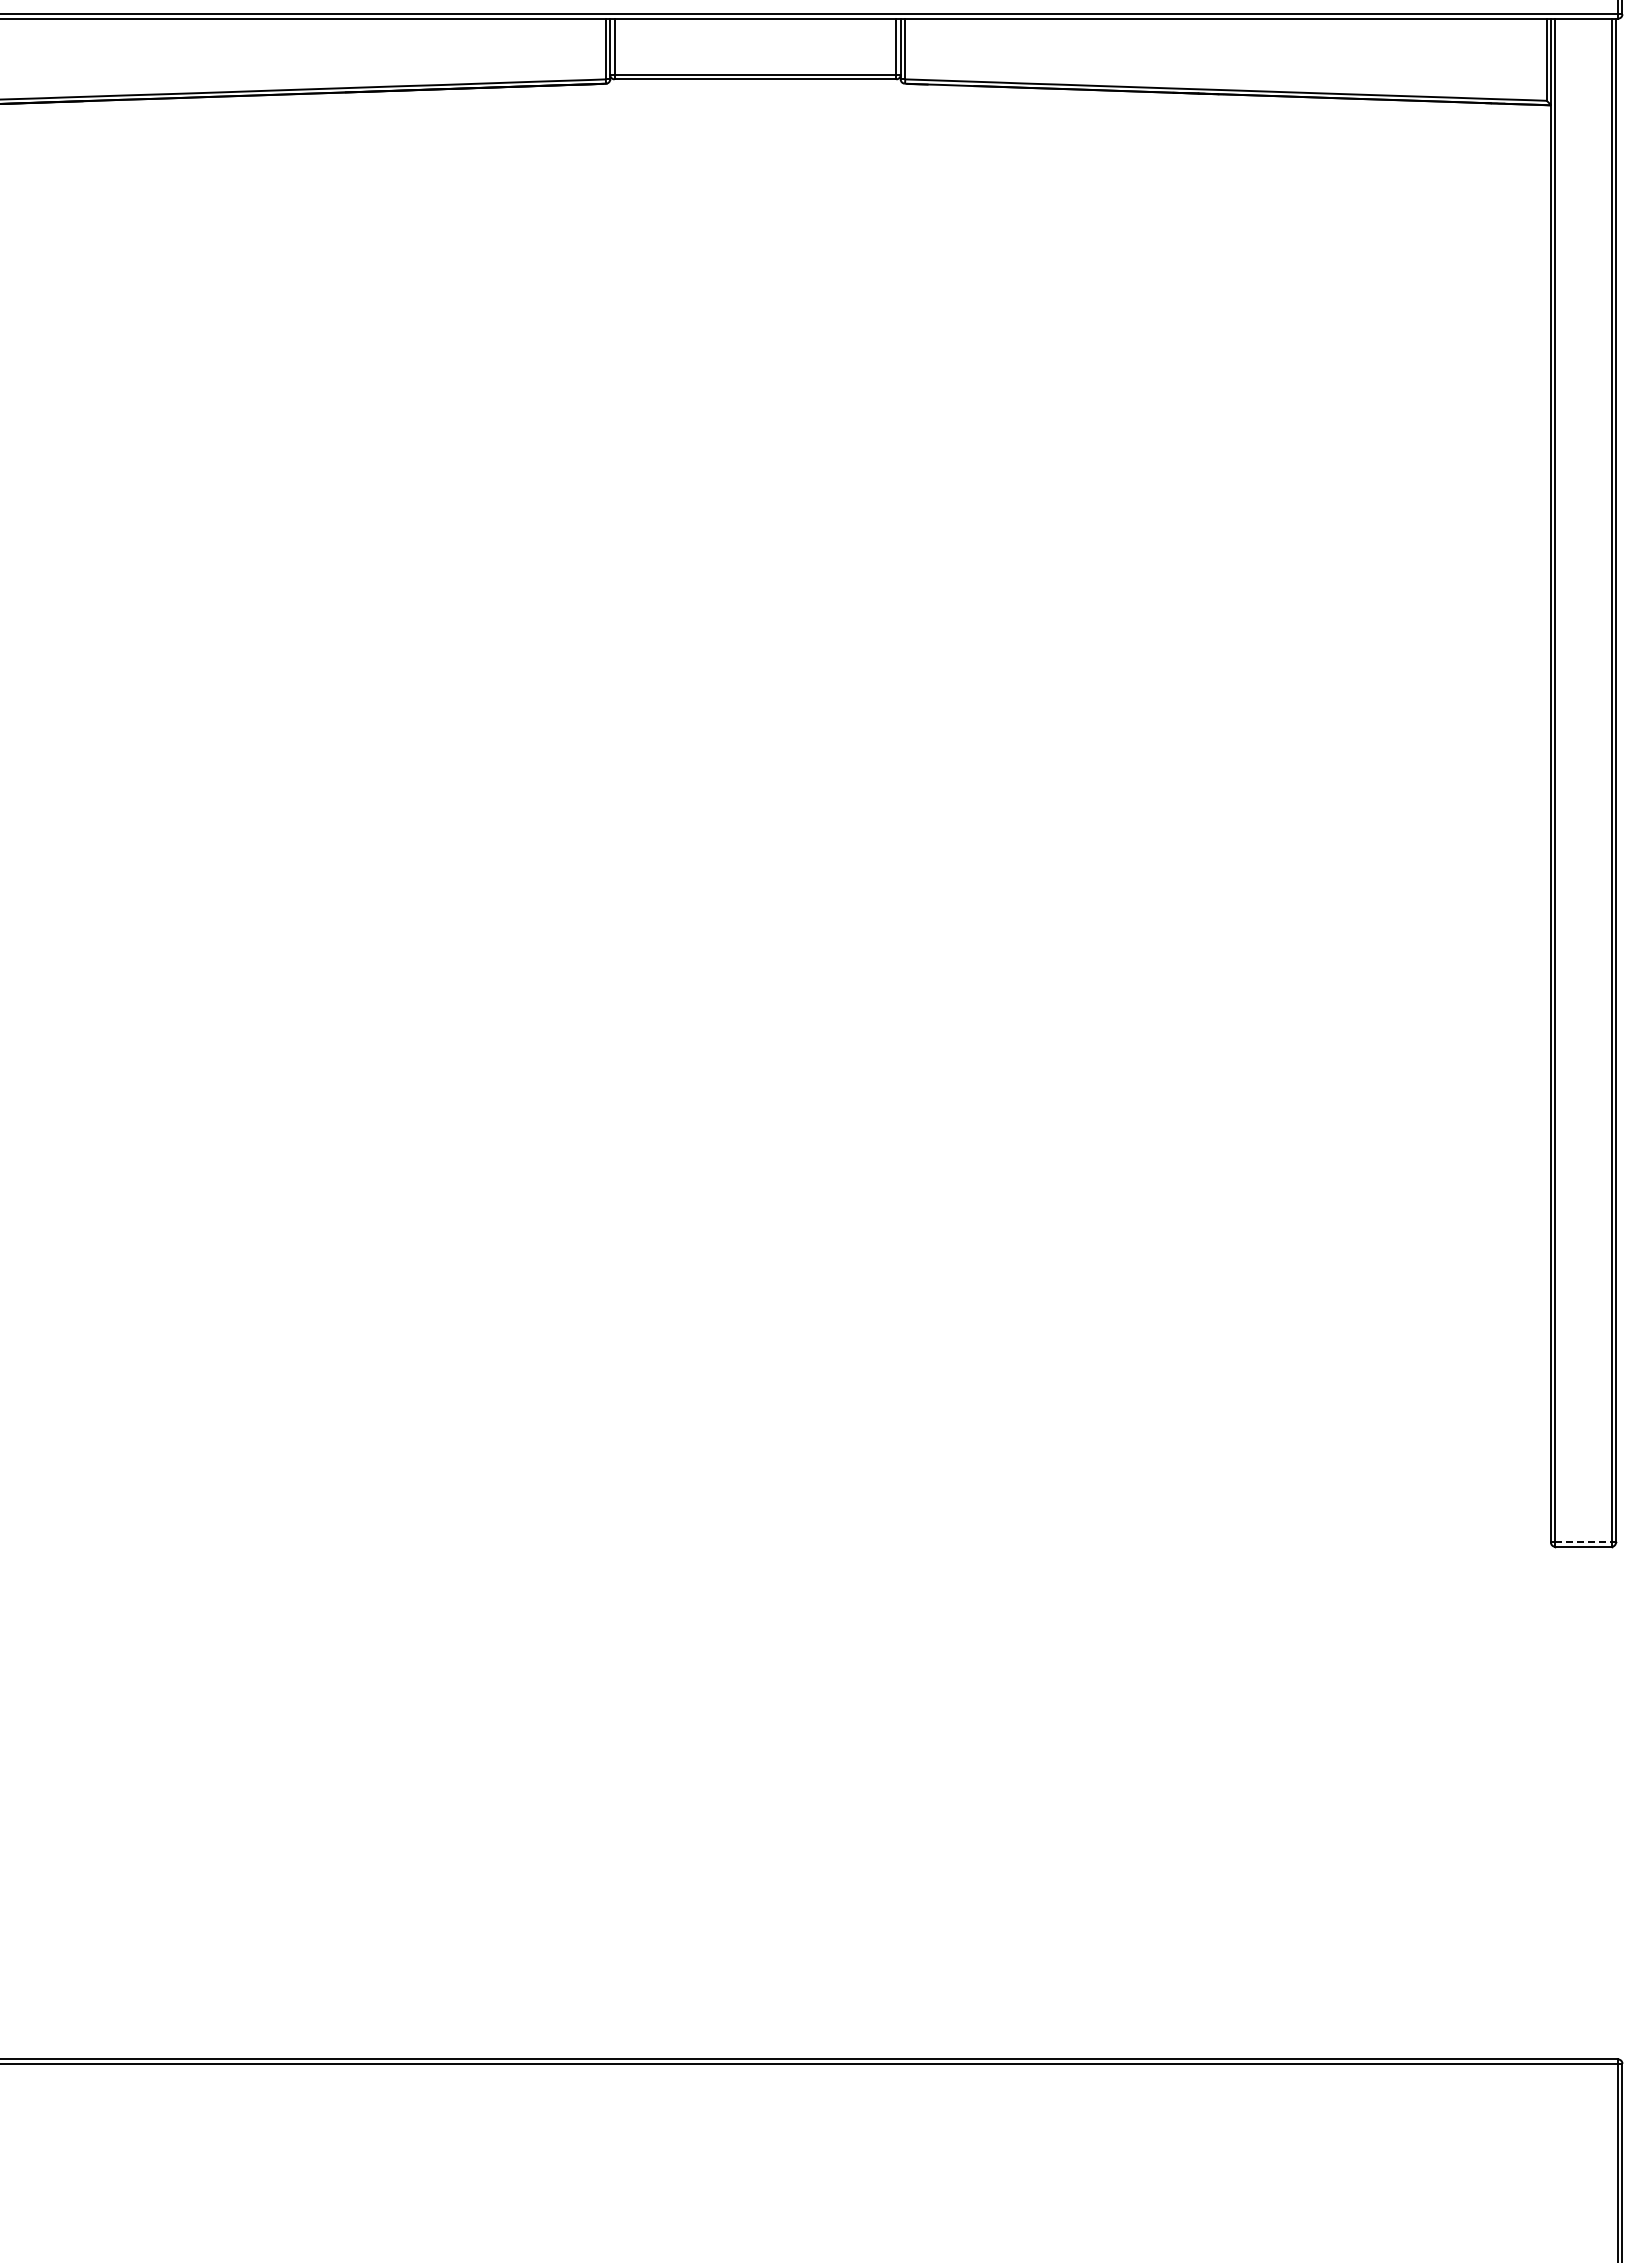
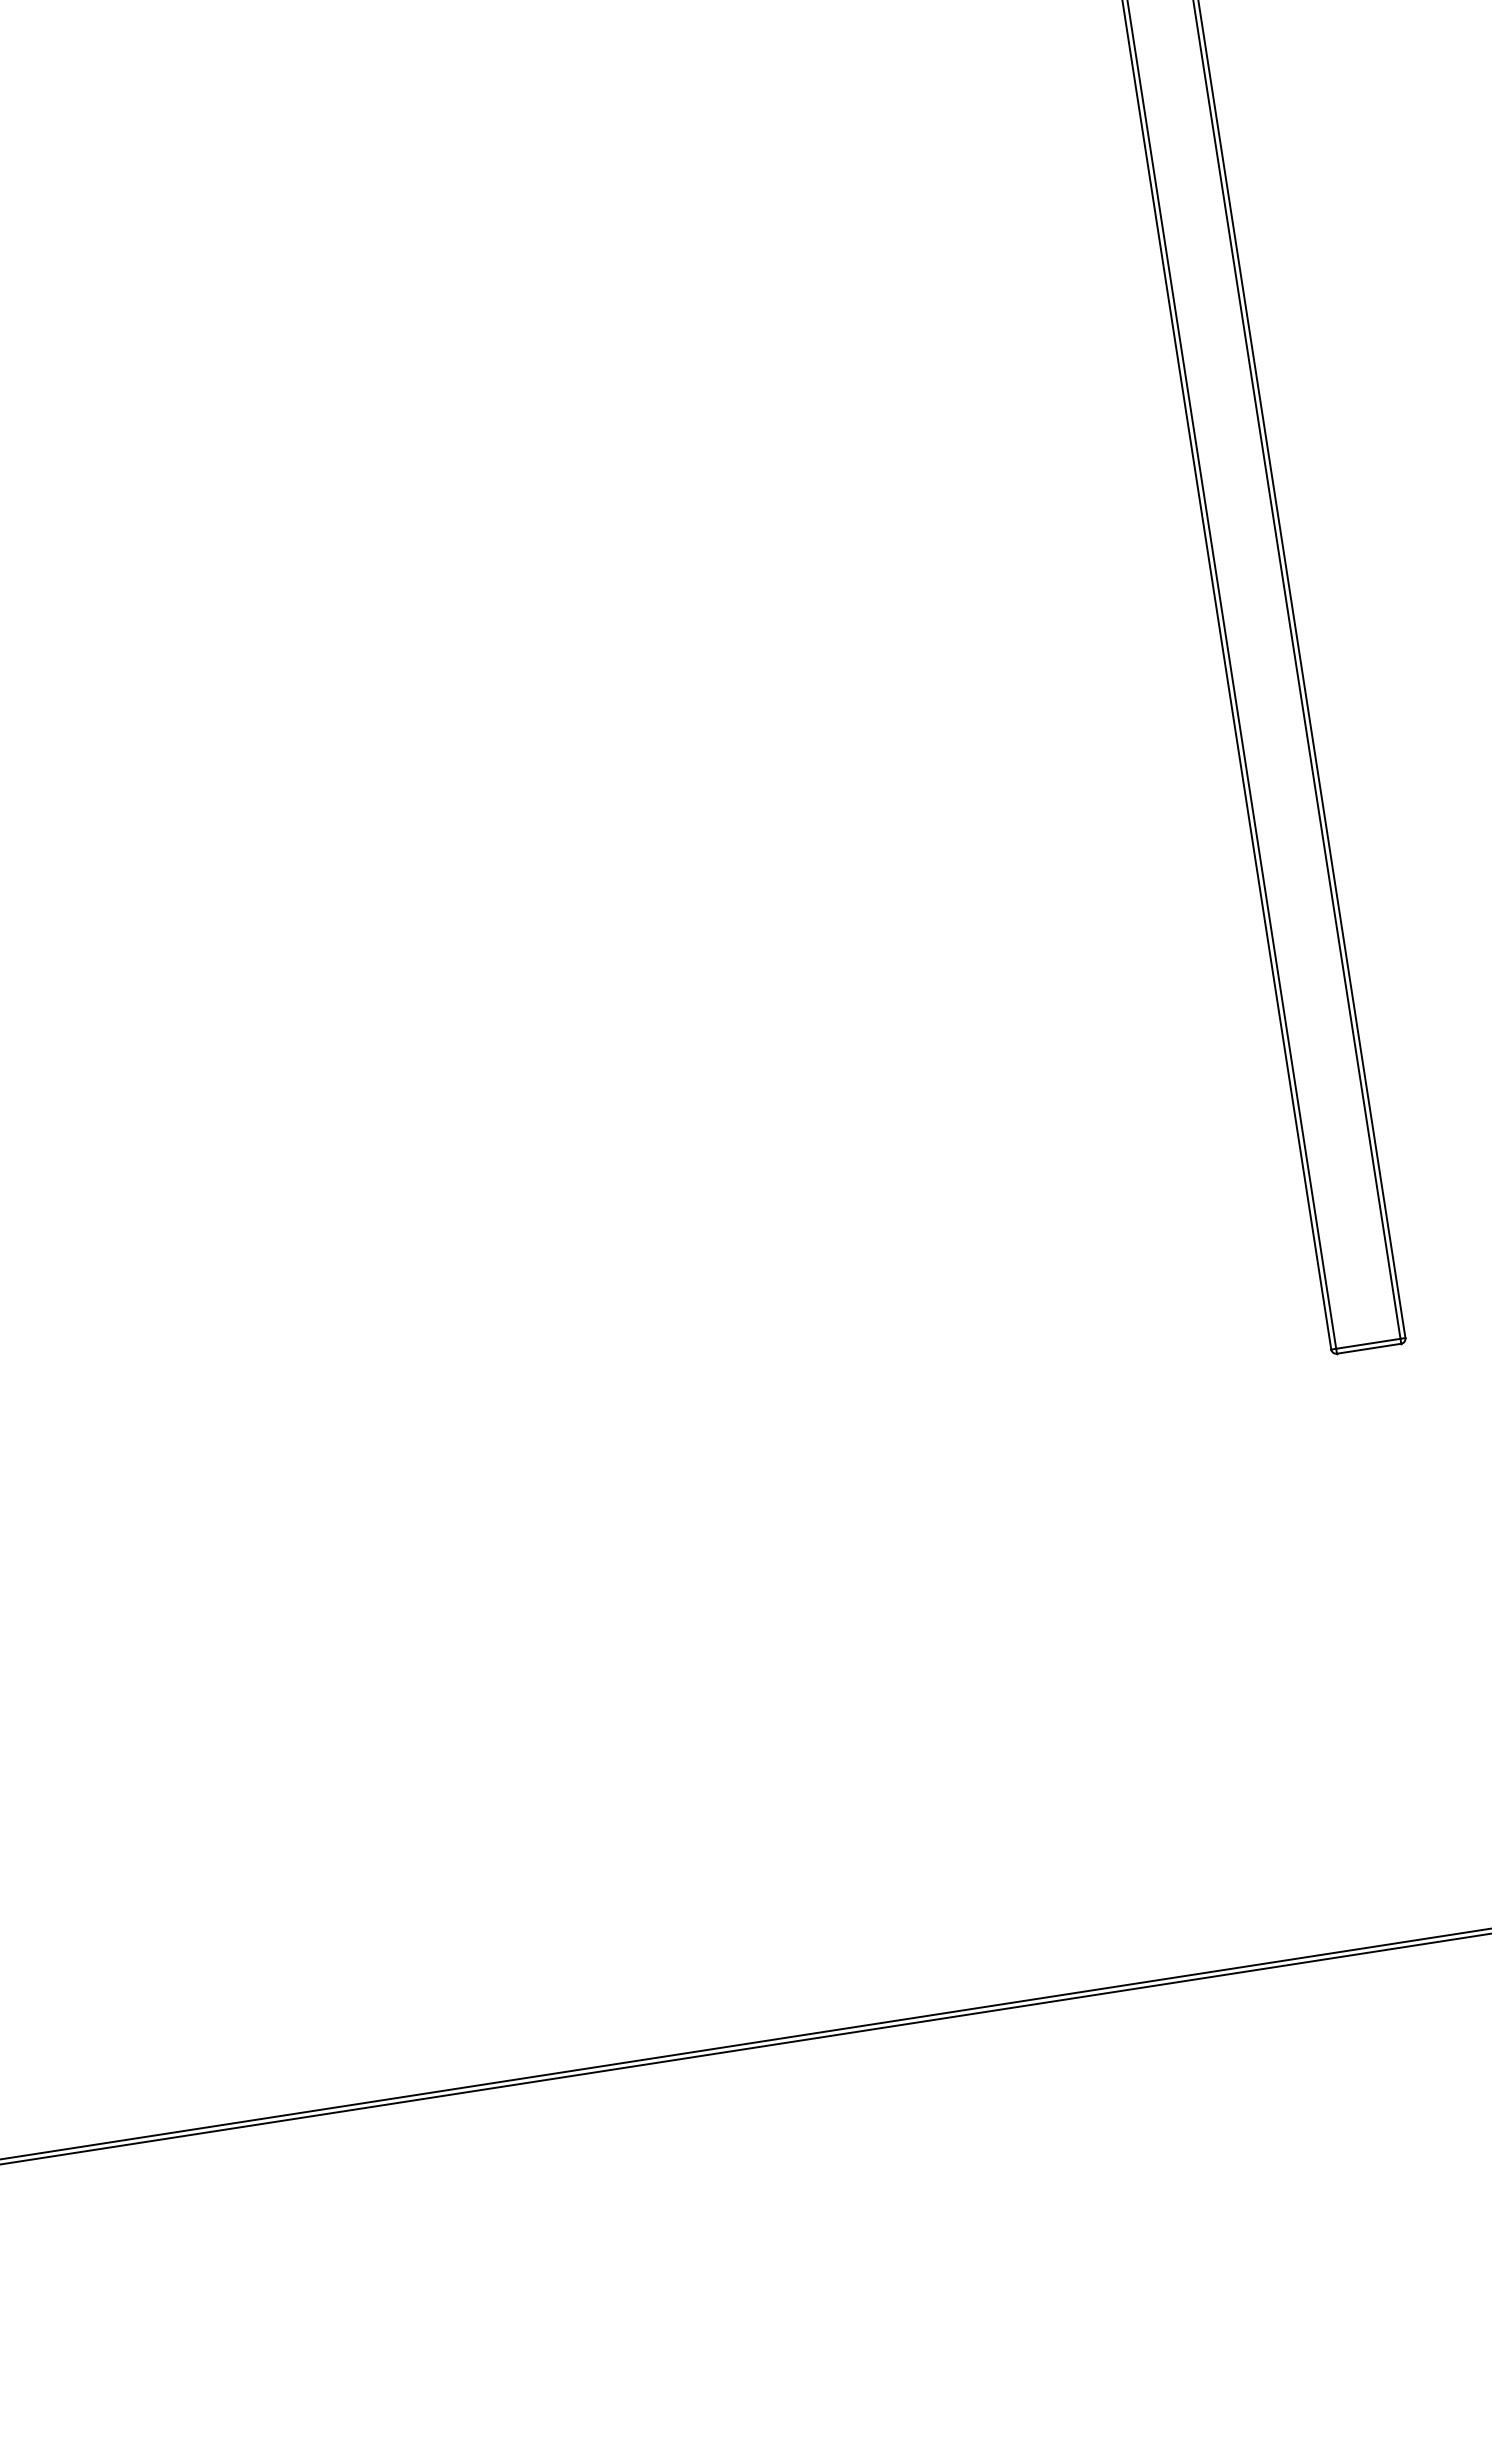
line: (1583, 1542) -> (1368, 1343), dashed -> solid

